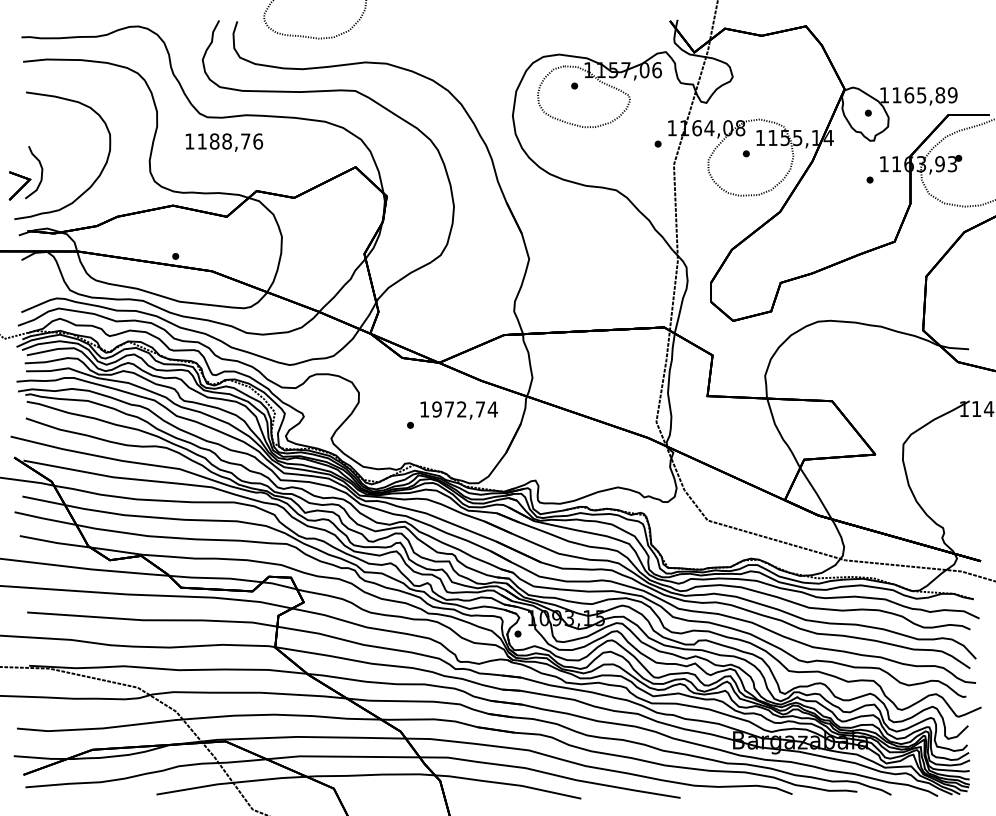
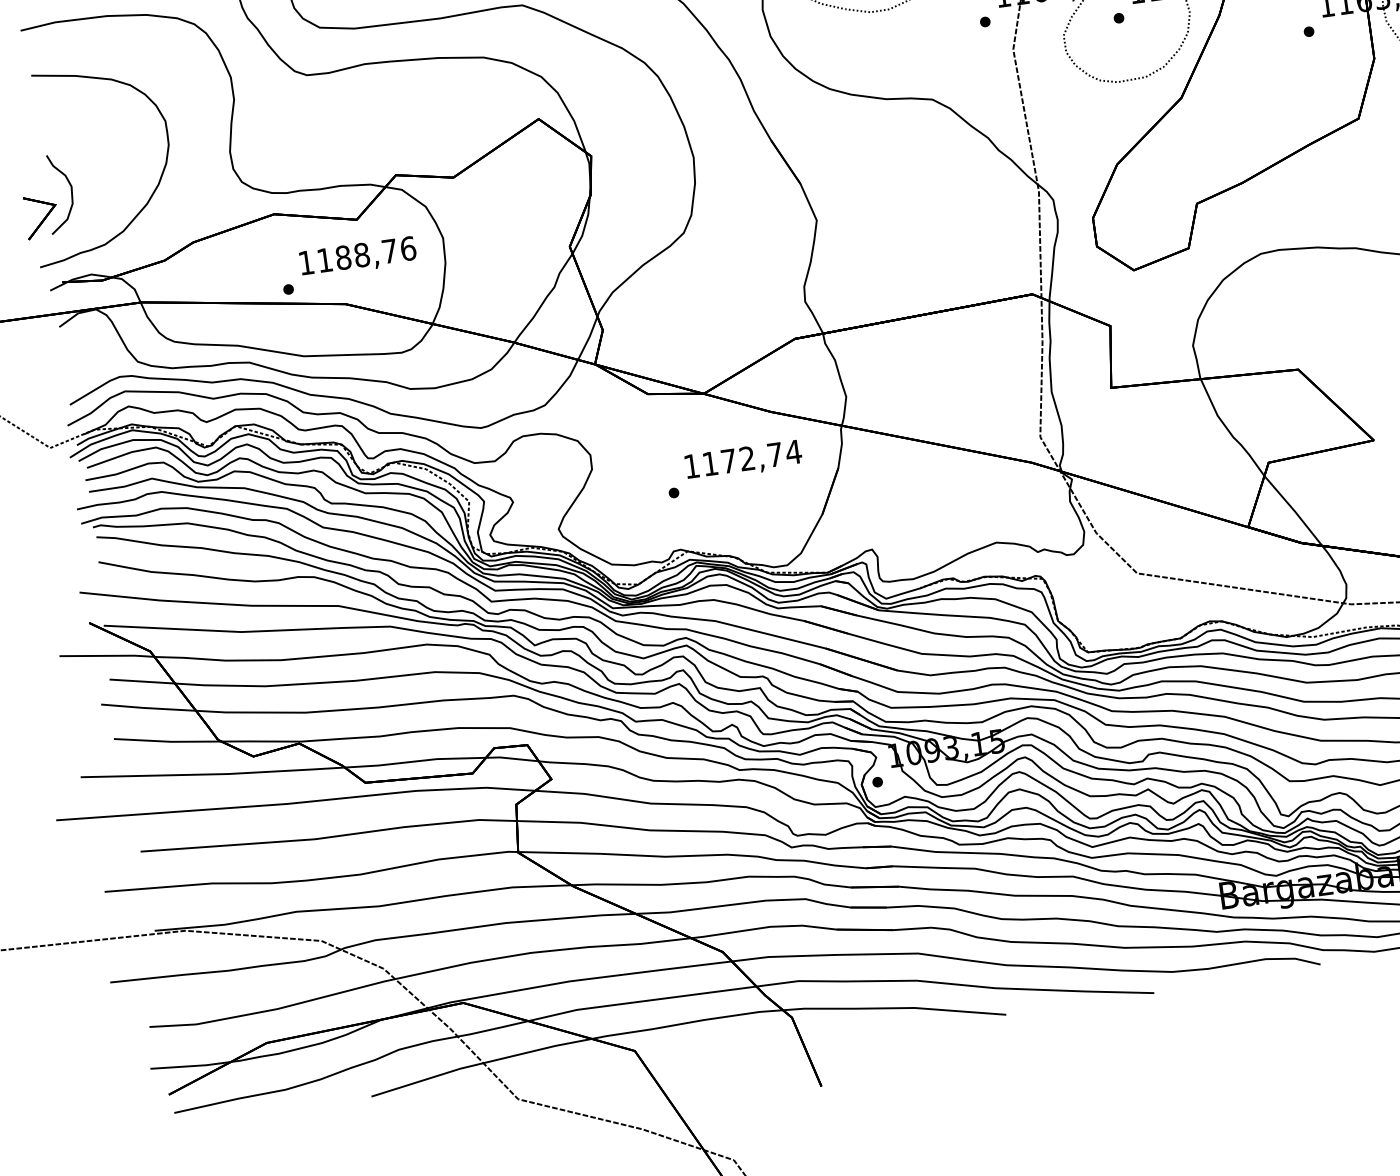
text: (224, 142) -> (358, 257), moved
text: (436, 409) -> (709, 463), 1972,74 -> 1172,74

